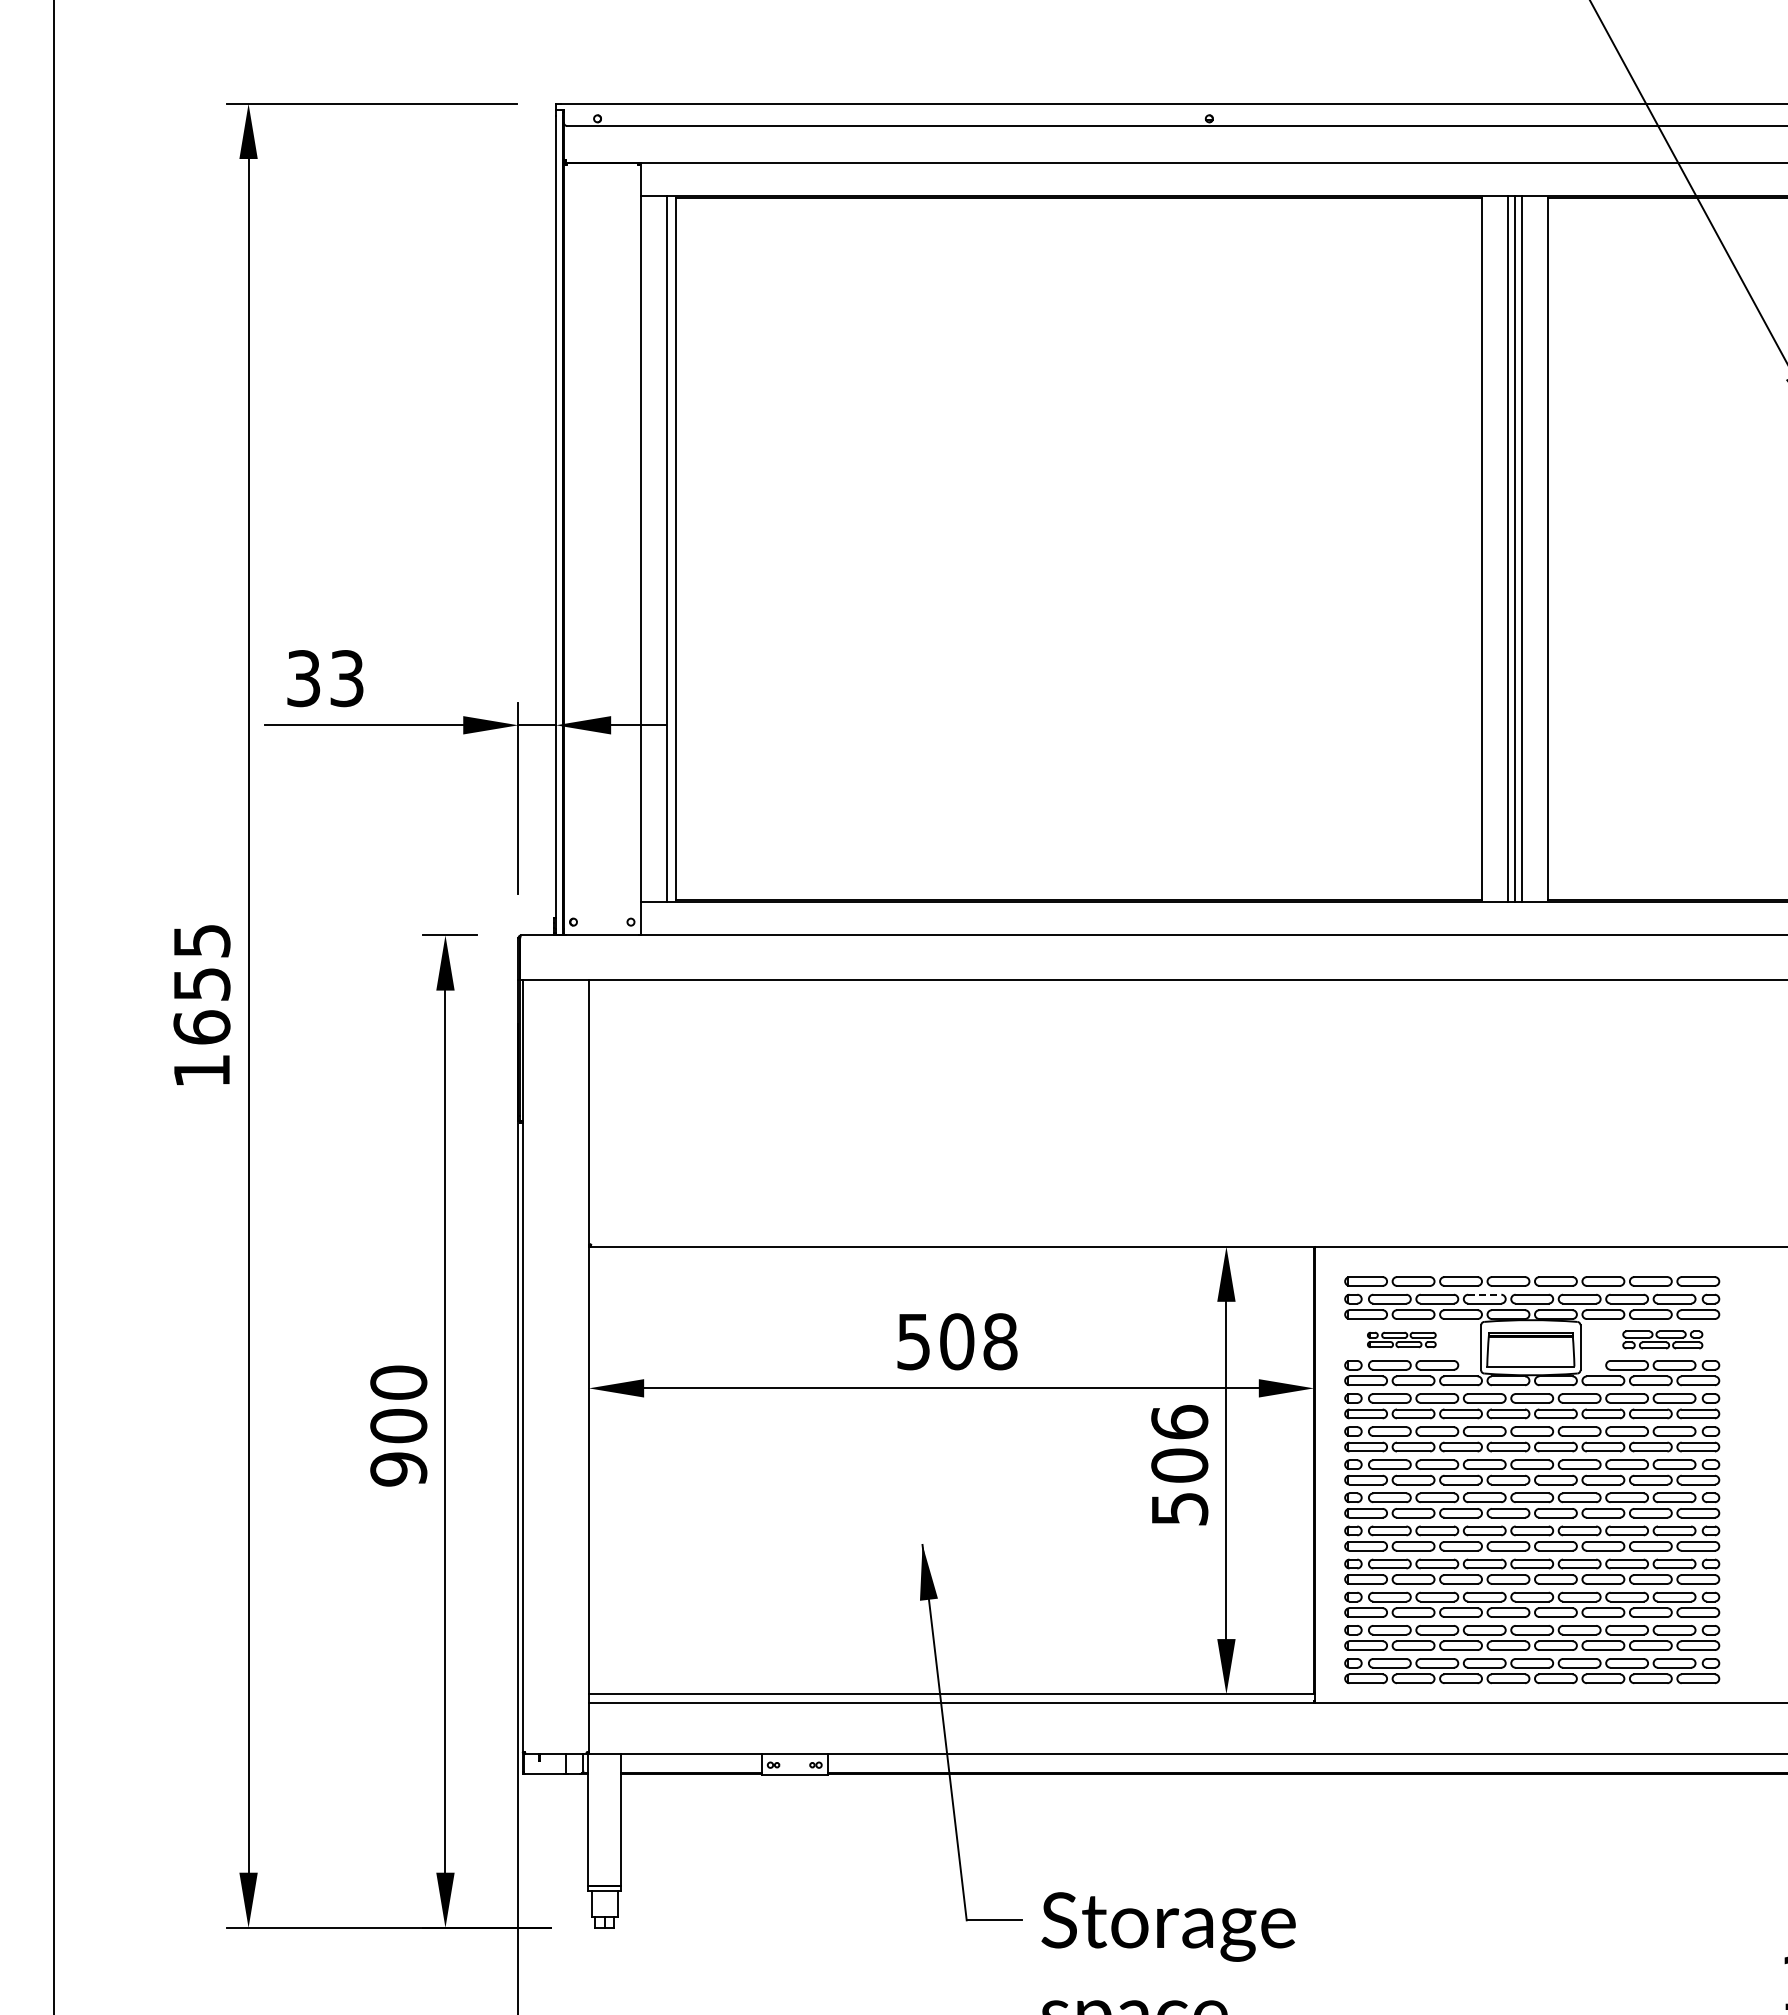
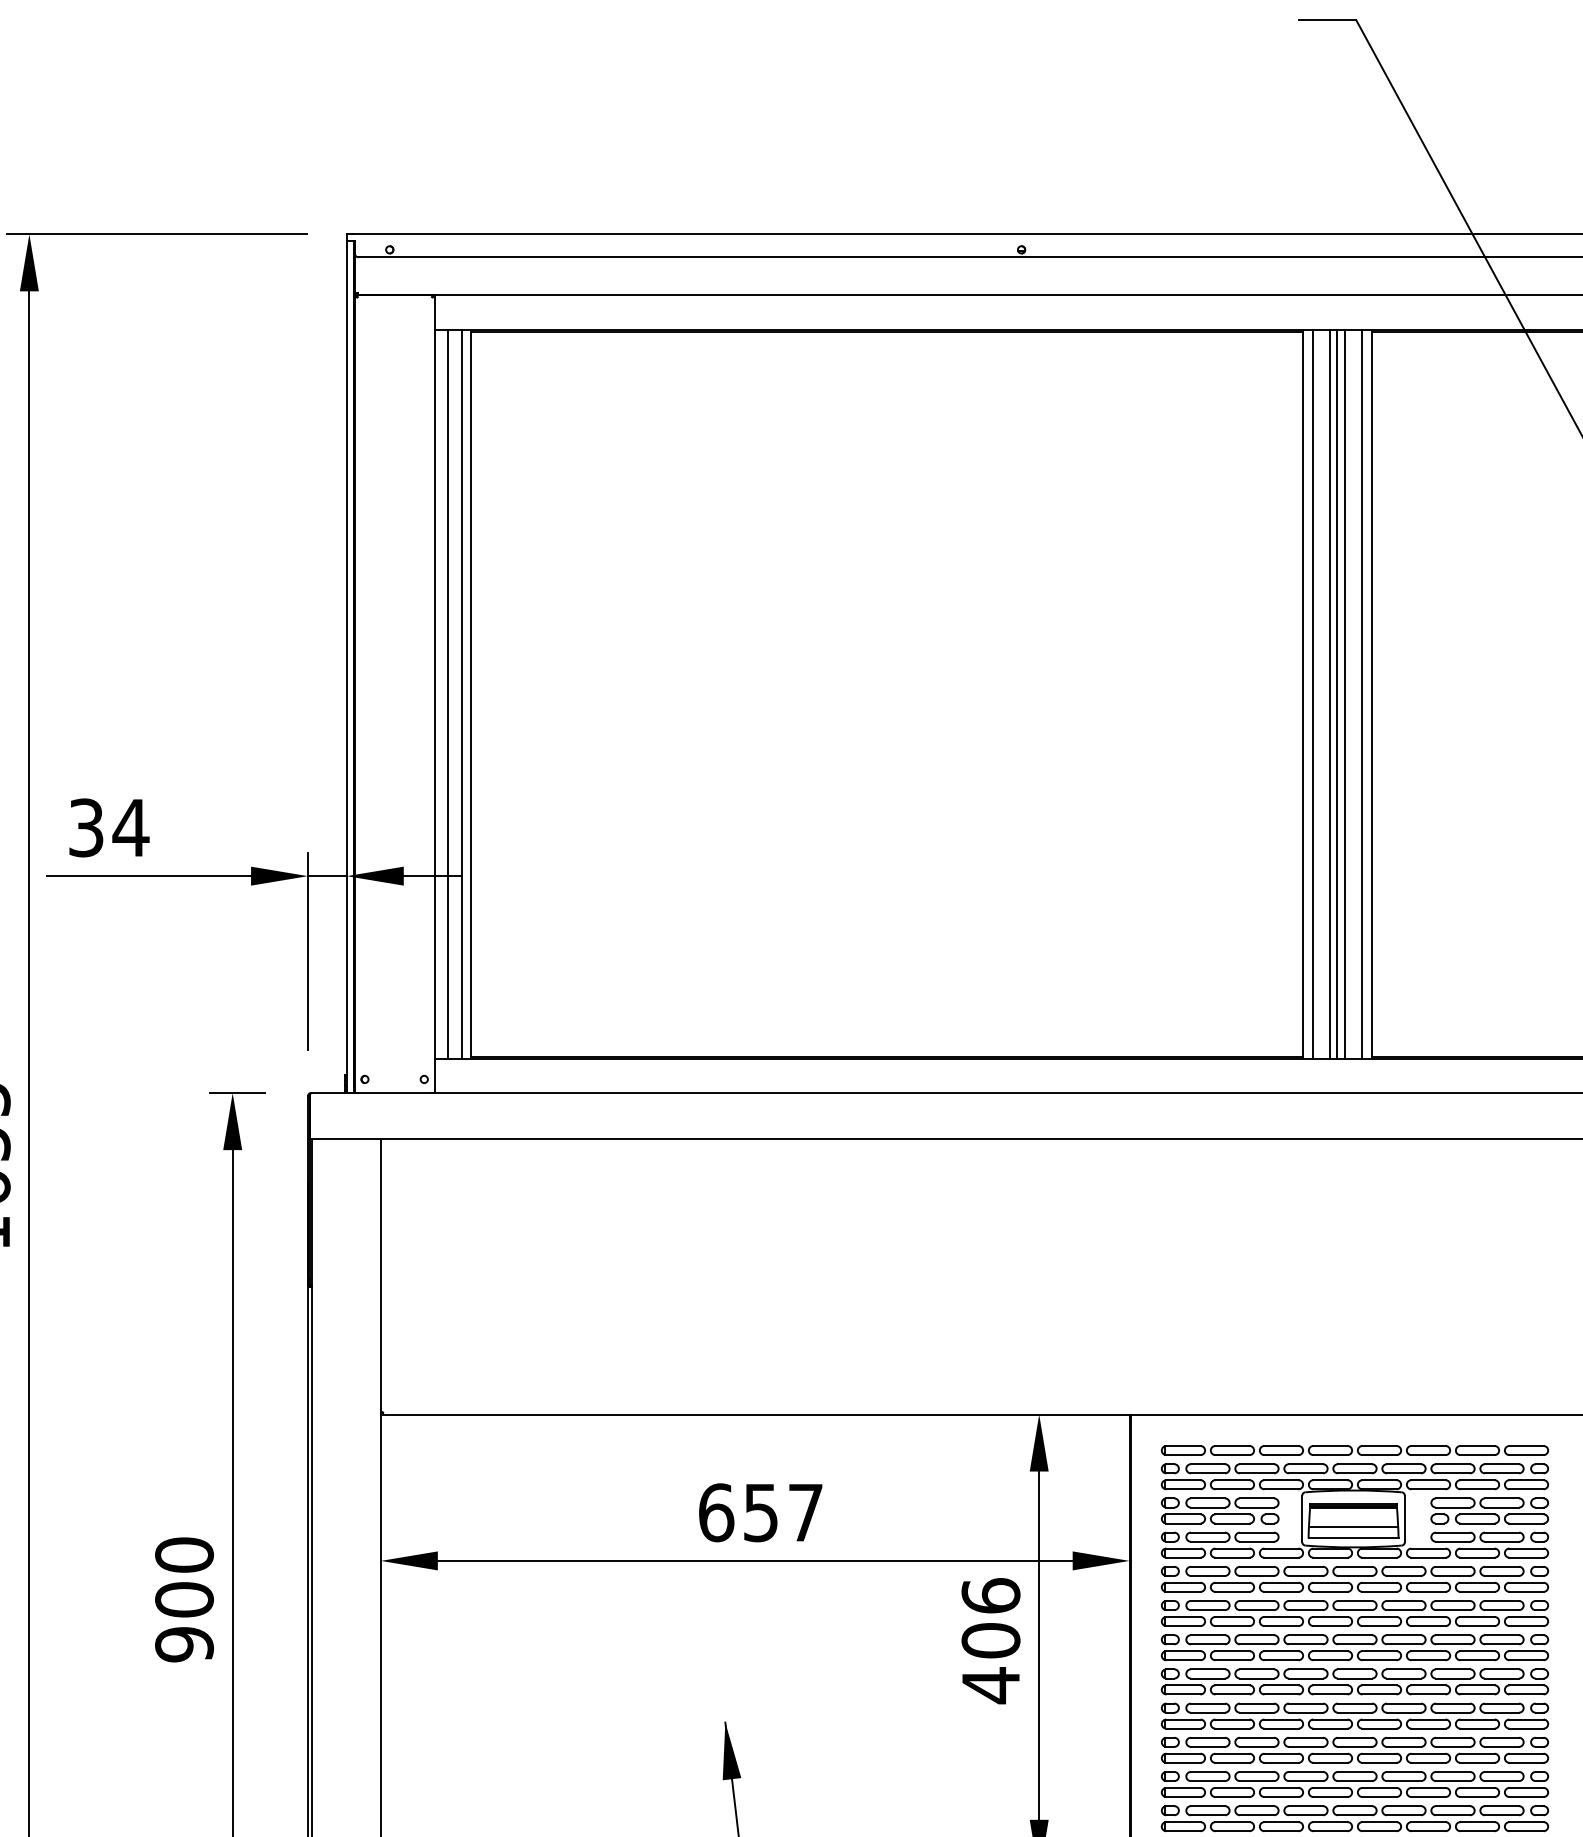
line: (654, 548) -> (448, 693), added
line: (1491, 548) -> (1312, 693), added
line: (1538, 548) -> (1361, 693), added
text: (346, 678) -> (130, 827), 33 -> 34
line: (1484, 1294) -> (1305, 1463), dashed -> solid
part: (1401, 1339) -> (1219, 1510), size x1.67
part: (1662, 1339) -> (1489, 1510), size x1.43
text: (957, 1341) -> (761, 1512), 508 -> 657
line: (1530, 1355) -> (1353, 1526), added
text: (1180, 1509) -> (991, 1686), 506 -> 406

